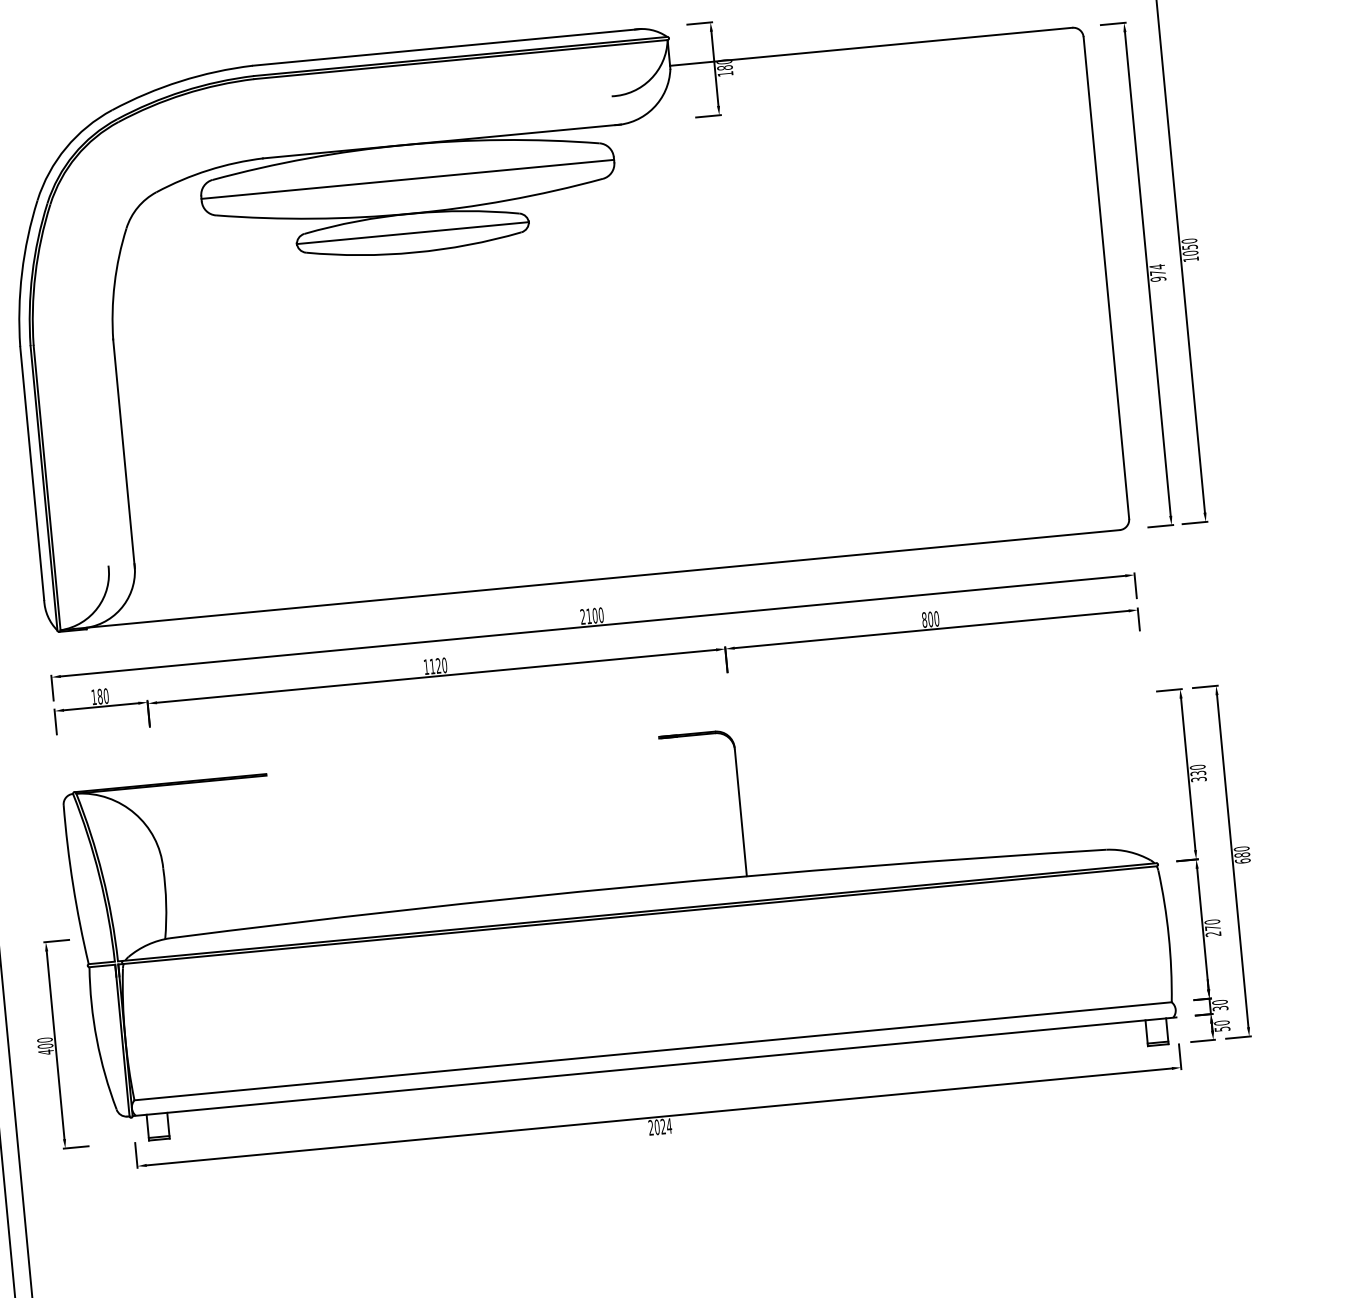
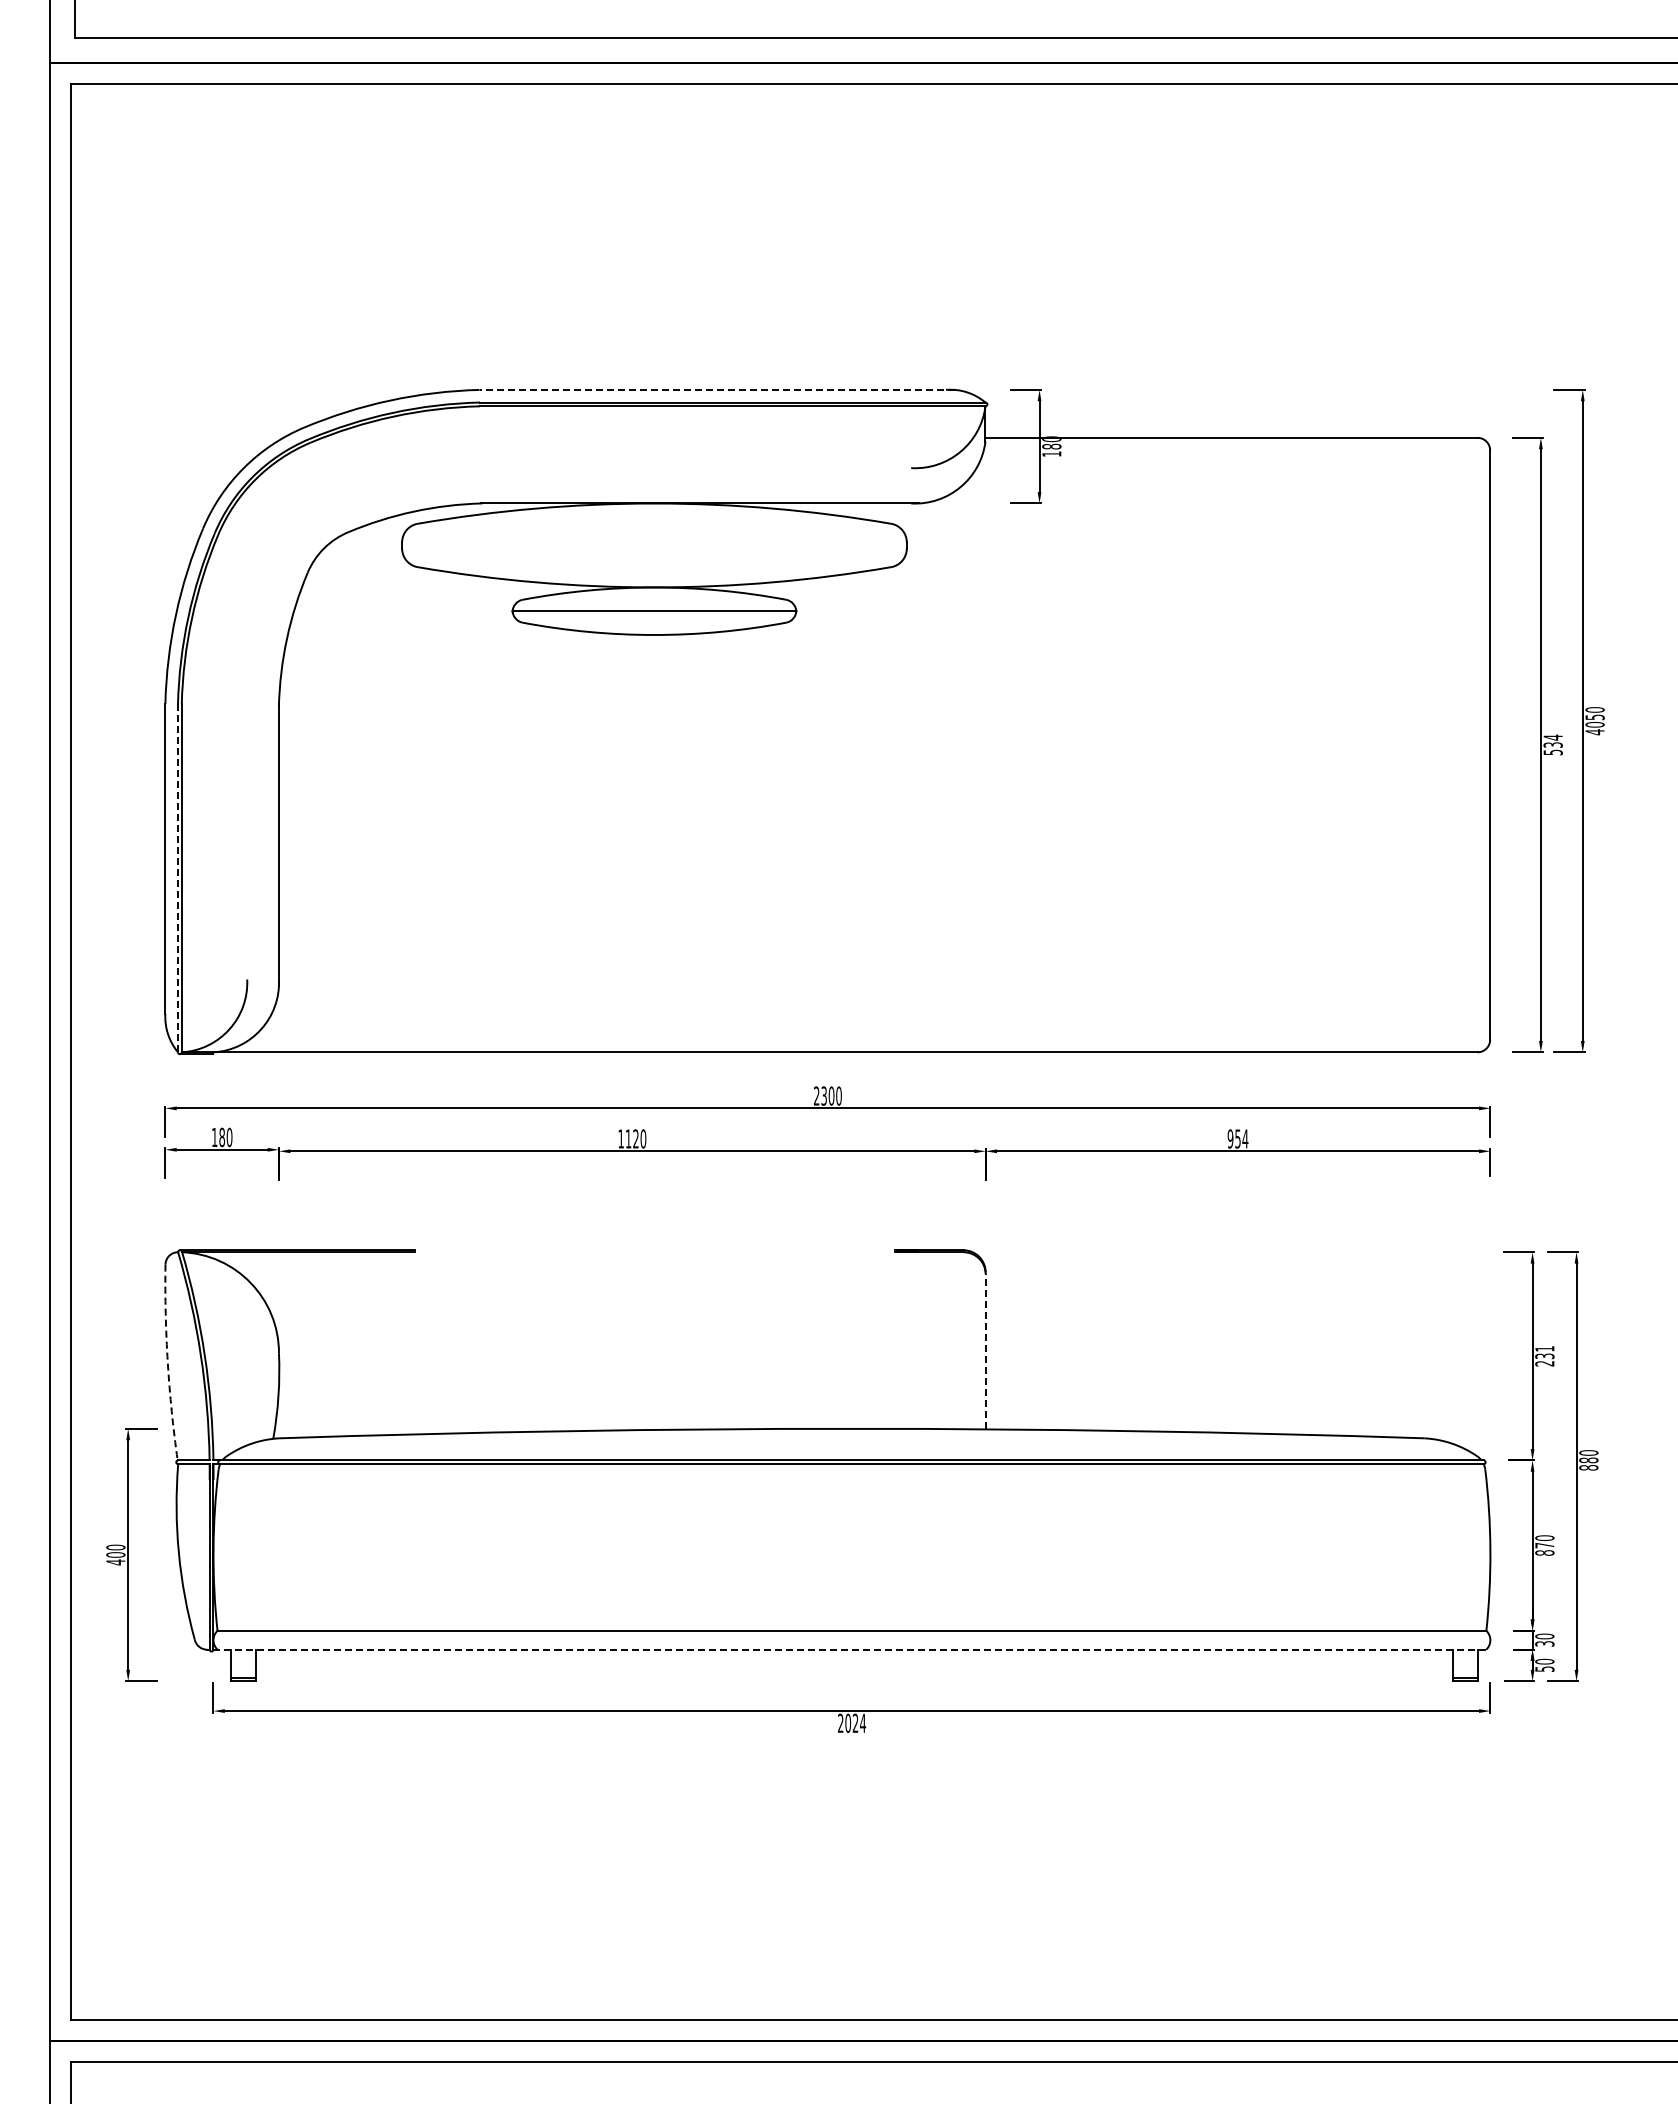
line: (447, 47) -> (717, 389), solid -> dashed
line: (407, 179) -> (654, 545), removed
text: (1190, 259) -> (1594, 732), 1050 -> 4050
text: (1157, 275) -> (1552, 748), 974 -> 534
line: (43, 487) -> (177, 877), solid -> dashed
text: (588, 615) -> (823, 1095), 2100 -> 2300
text: (930, 619) -> (1237, 1138), 800 -> 954
text: (1198, 773) -> (1544, 1356), 330 -> 231
line: (740, 812) -> (985, 1351), solid -> dashed
text: (1242, 860) -> (1588, 1467), 680 -> 880
arc: (72, 884) -> (167, 1362), solid -> dashed
text: (1213, 933) -> (1544, 1552), 270 -> 870
line: (655, 1066) -> (852, 1649), solid -> dashed

